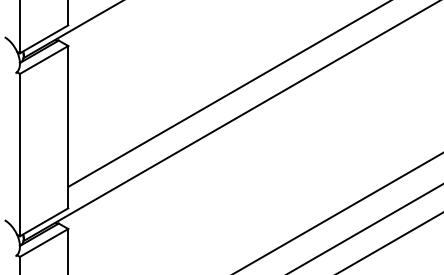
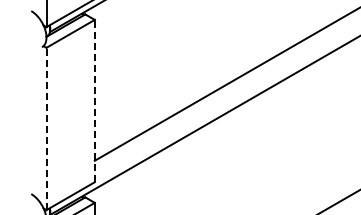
line: (68, 126) -> (95, 100), solid -> dashed
line: (19, 154) -> (46, 128), solid -> dashed

